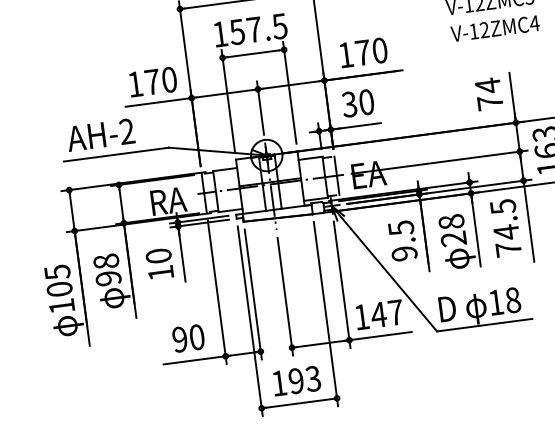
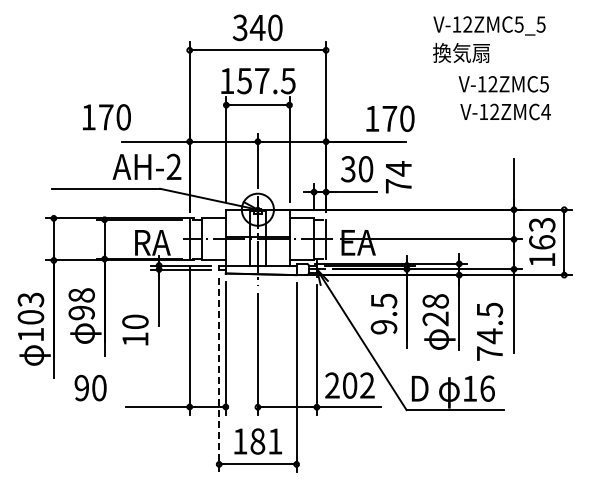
text: (363, 52) -> (390, 118), moved
text: (152, 82) -> (106, 117), moved
text: (488, 94) -> (398, 177), moved
text: (100, 134) -> (146, 166), moved
text: (506, 227) -> (490, 331), moved
text: (159, 263) -> (135, 329), moved
text: (56, 272) -> (30, 299), 105 -> 103
text: (513, 300) -> (487, 388), 18 -> 16
text: (378, 314) -> (349, 385), 147 -> 202
line: (250, 321) -> (219, 375), solid -> dashed
text: (188, 337) -> (90, 387), moved
text: (304, 379) -> (266, 441), 193 -> 181

